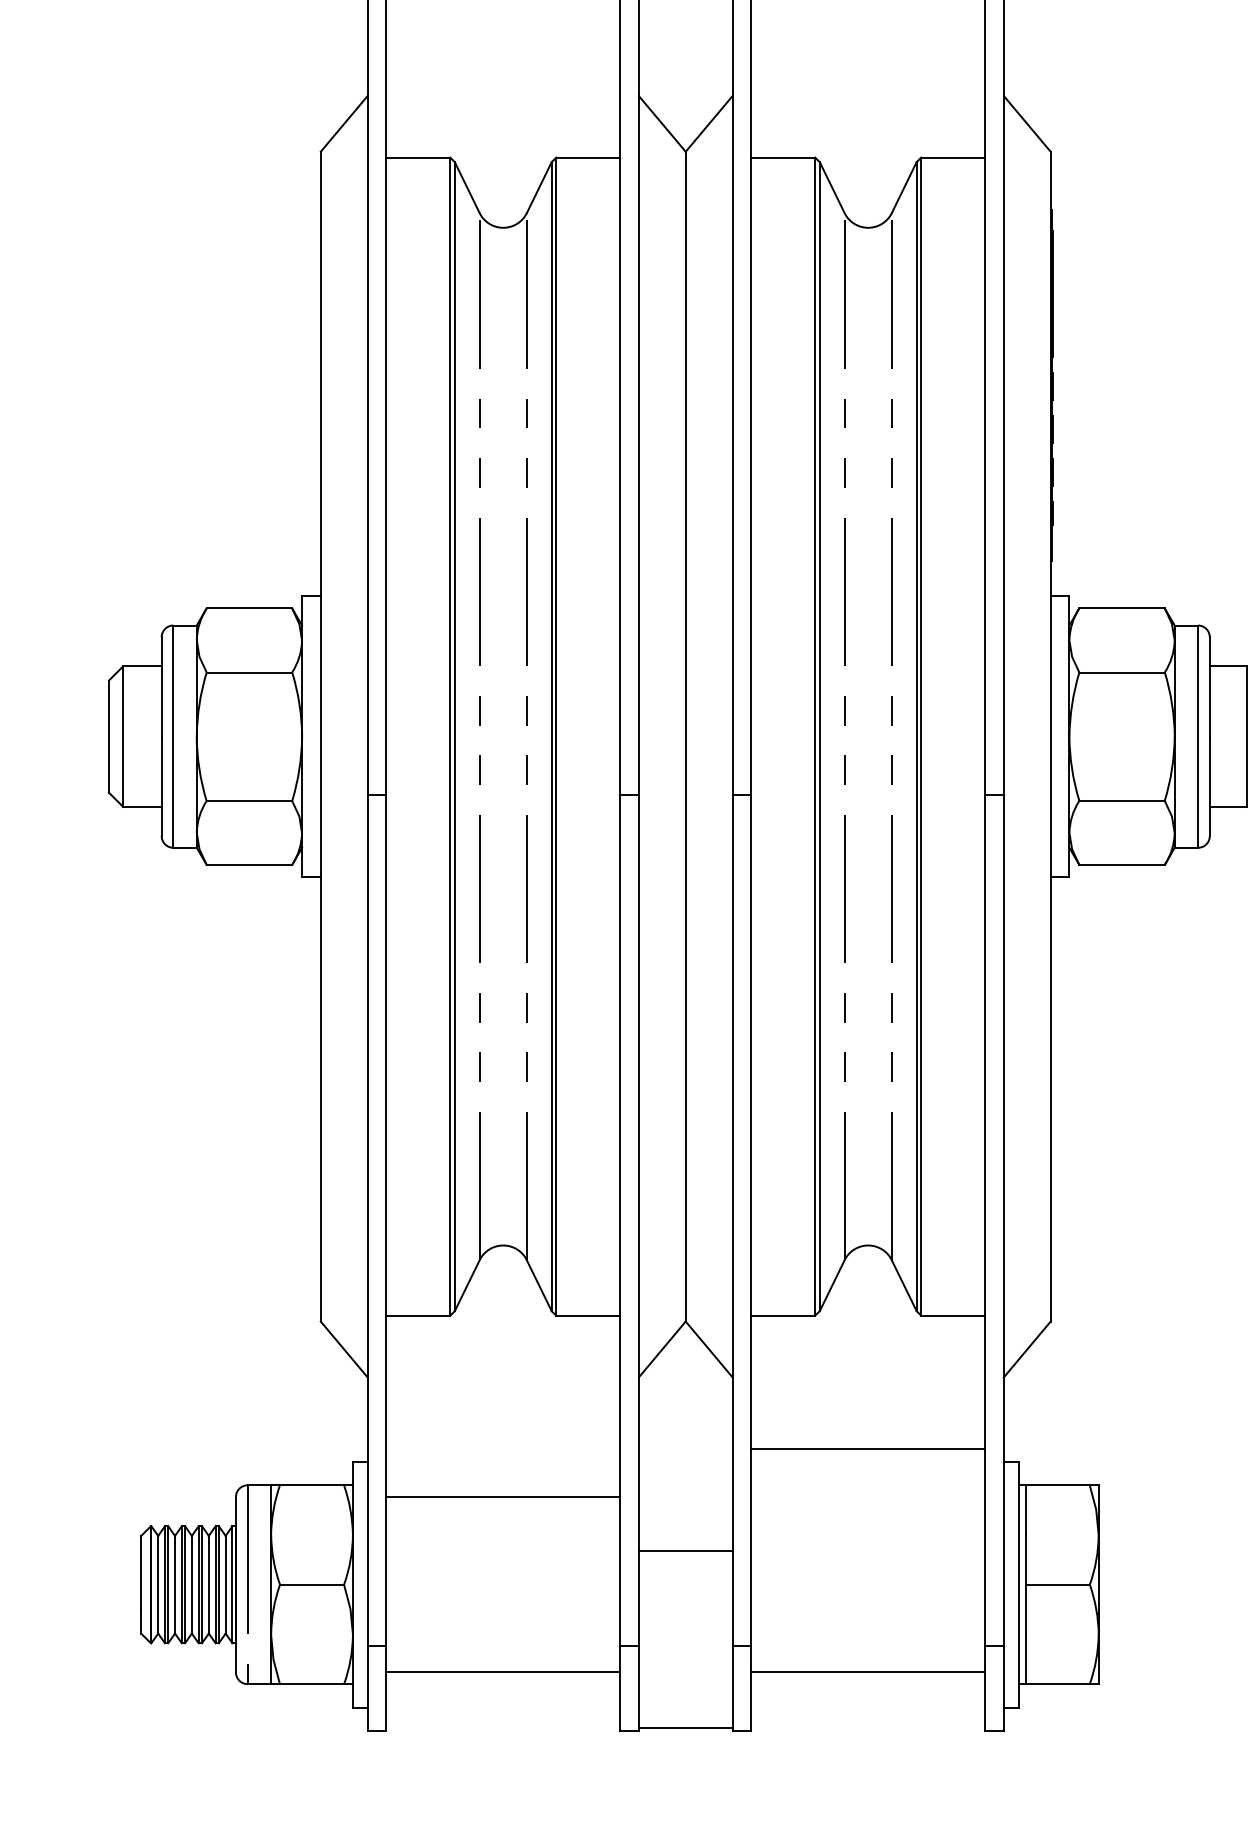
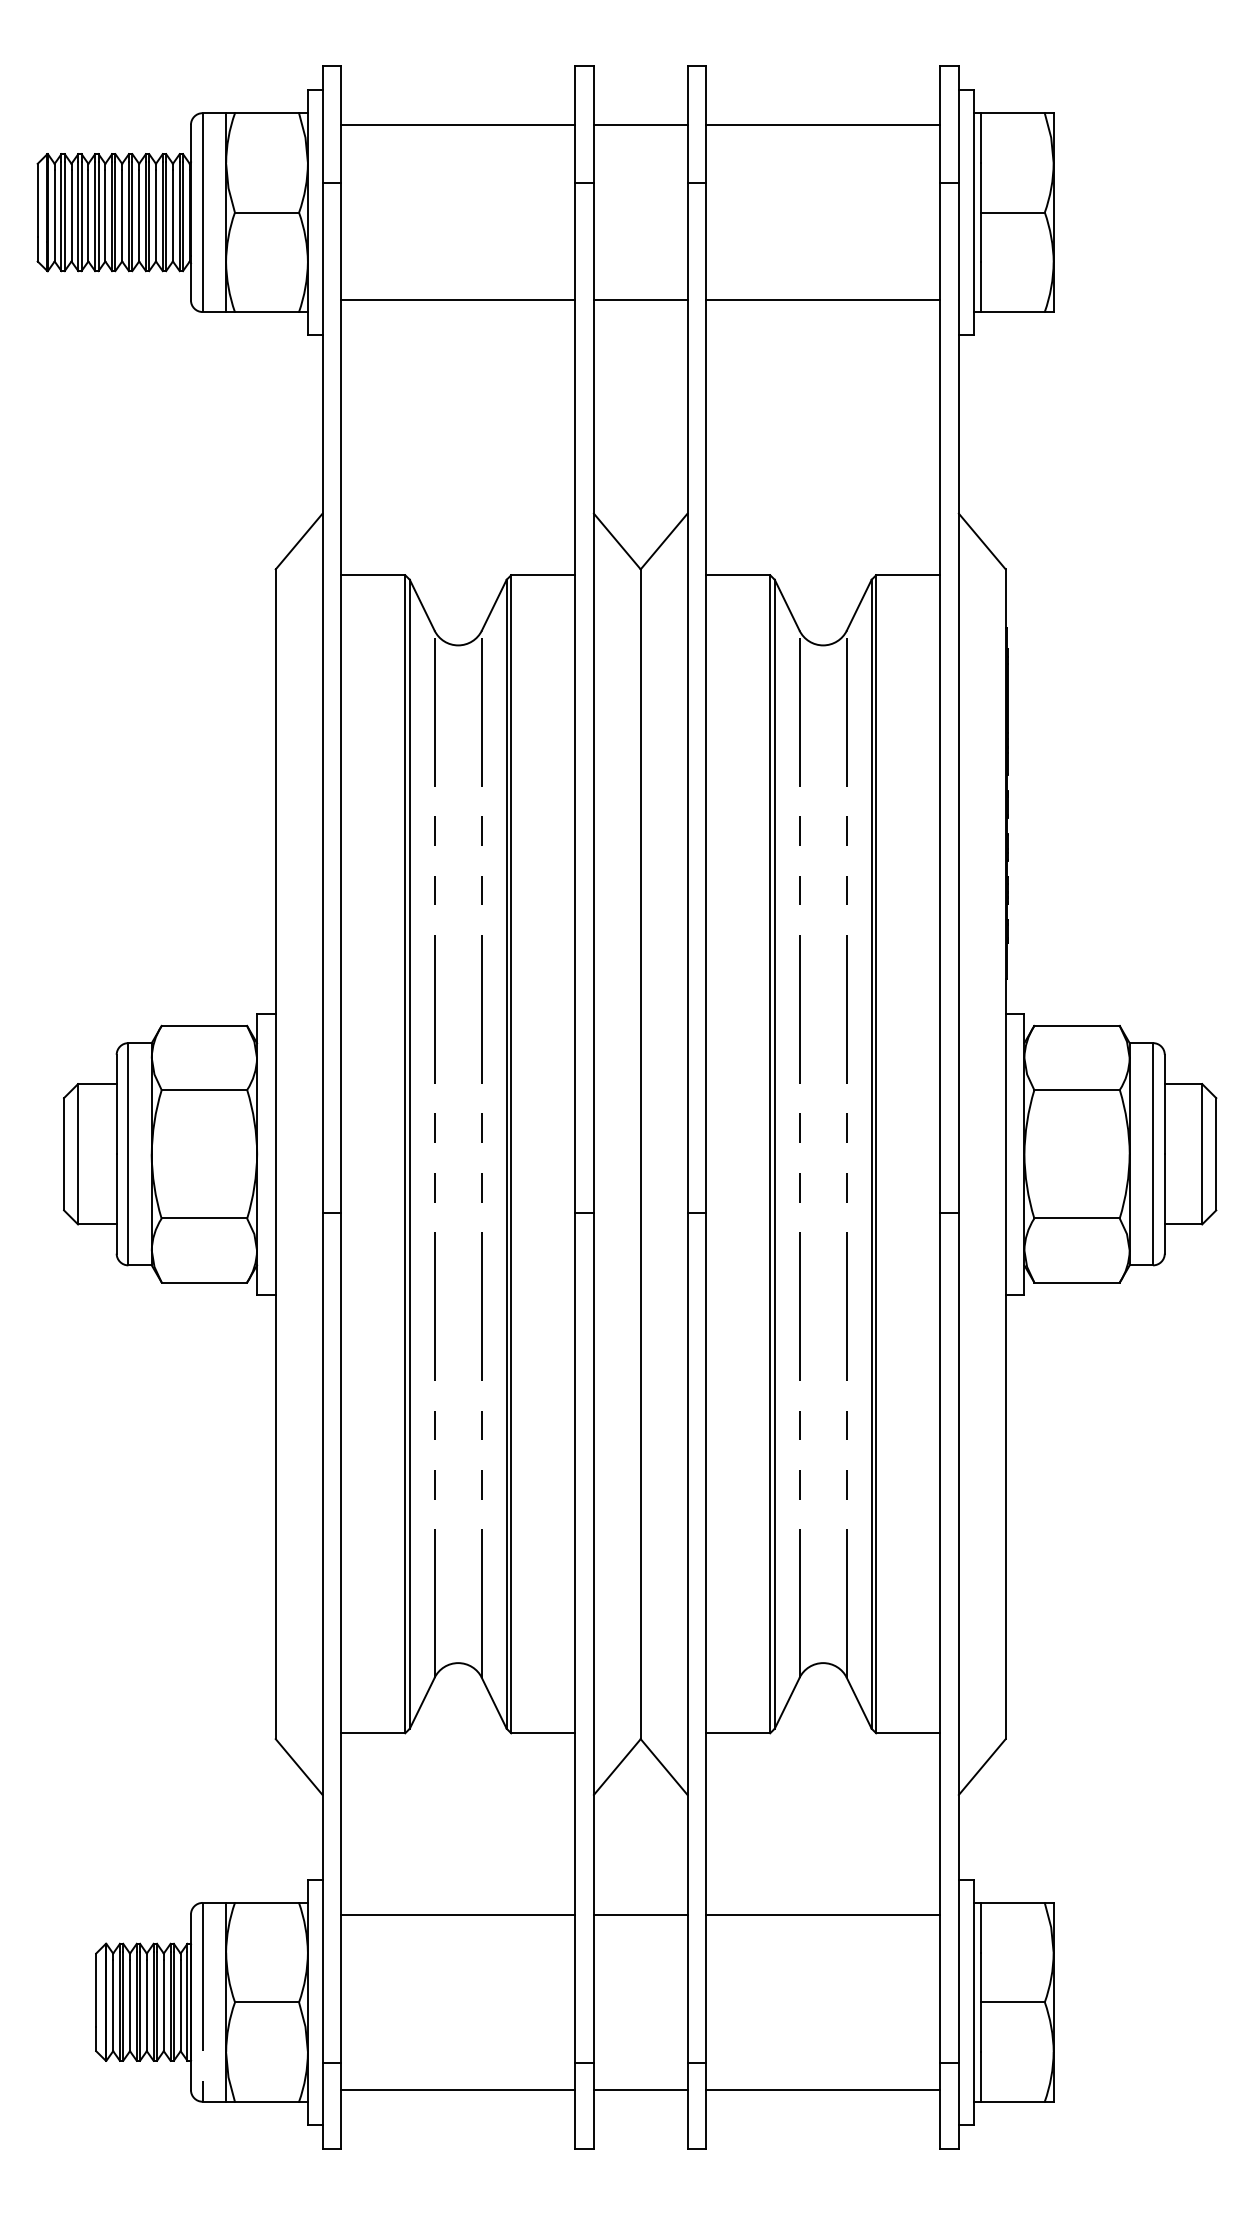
line: (868, 1448) -> (823, 1914), moved
line: (685, 1550) -> (640, 1914), moved
line: (685, 1728) -> (640, 2090), moved

